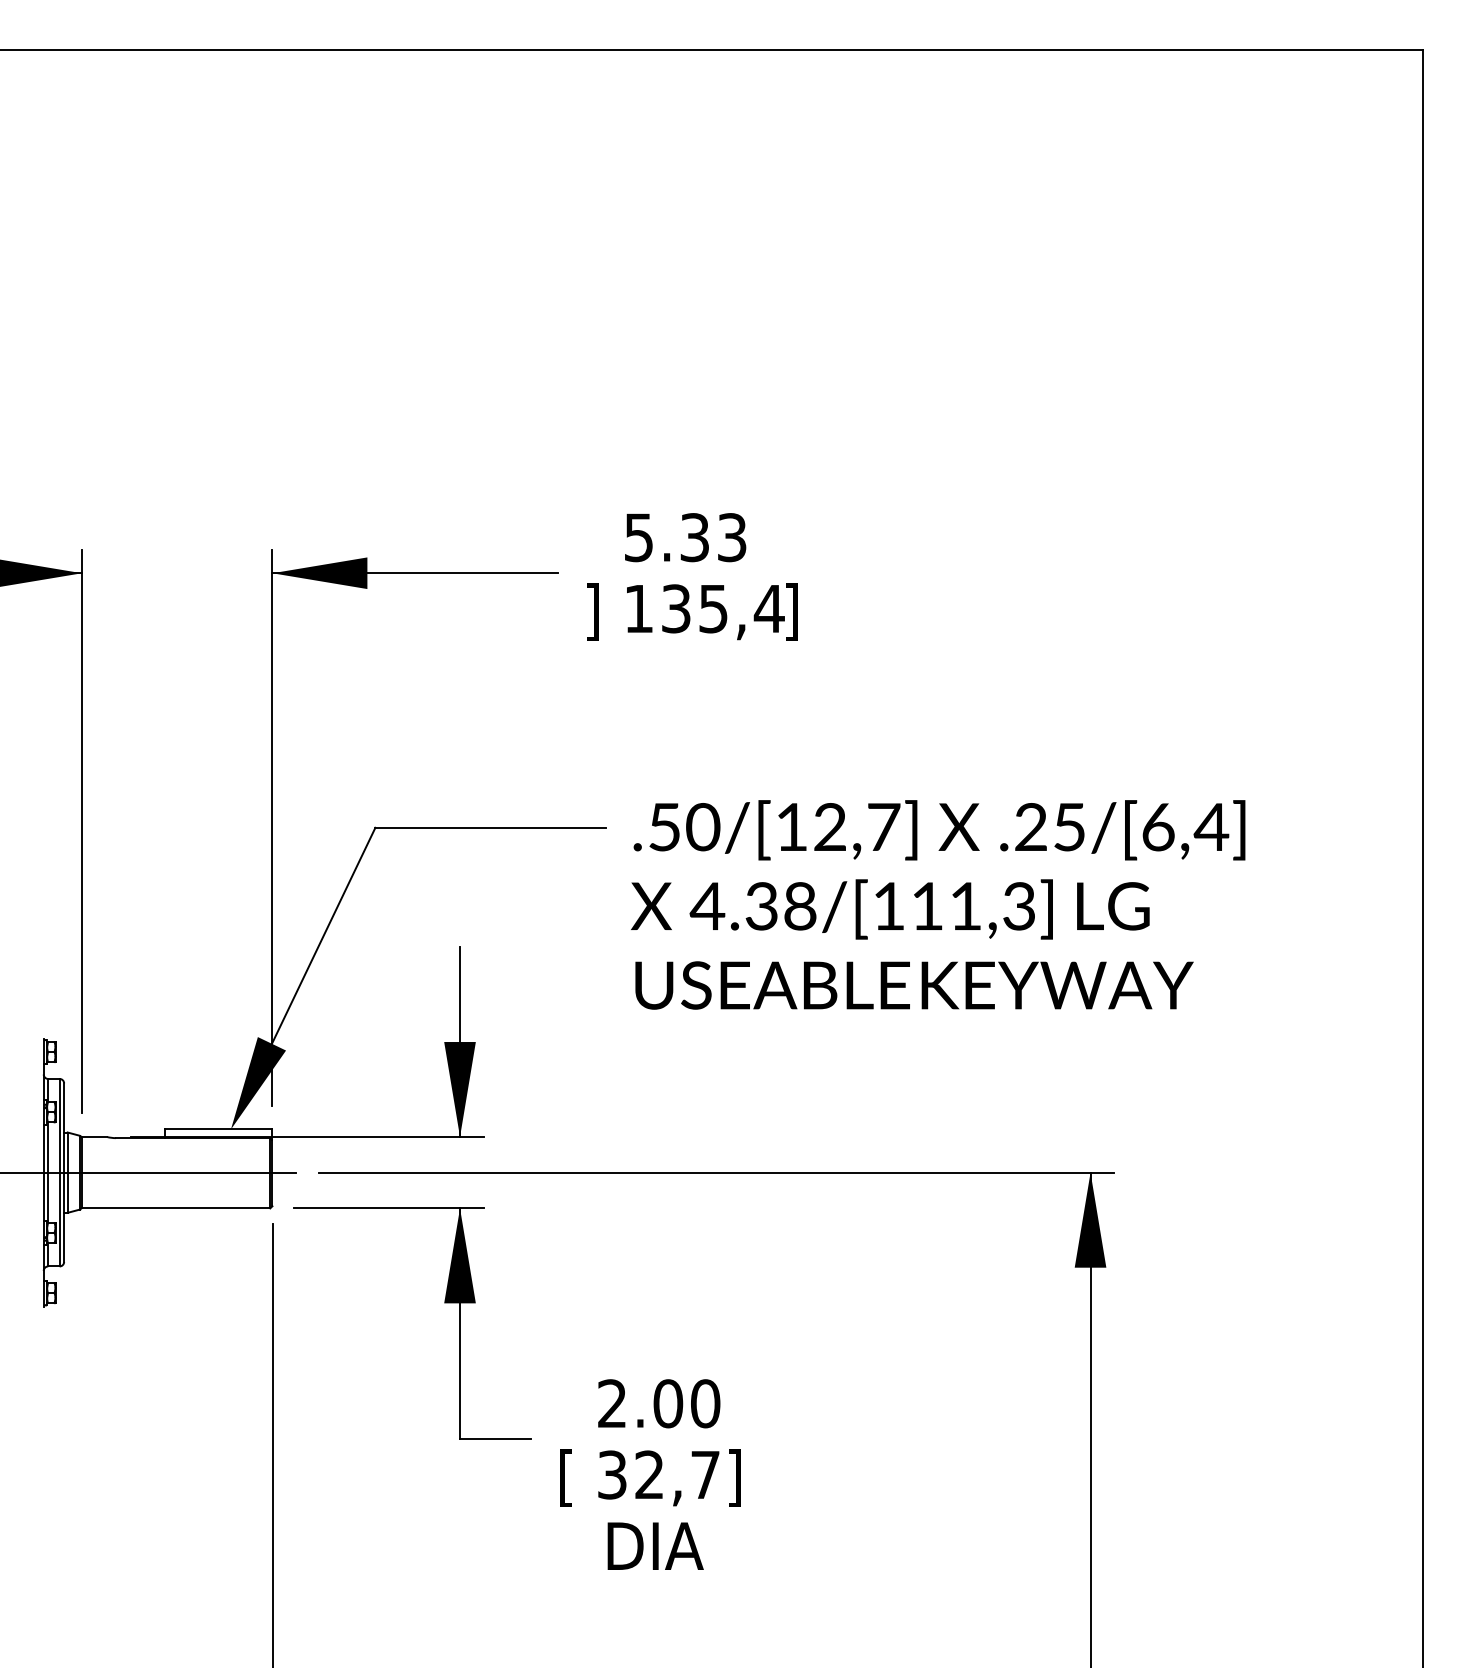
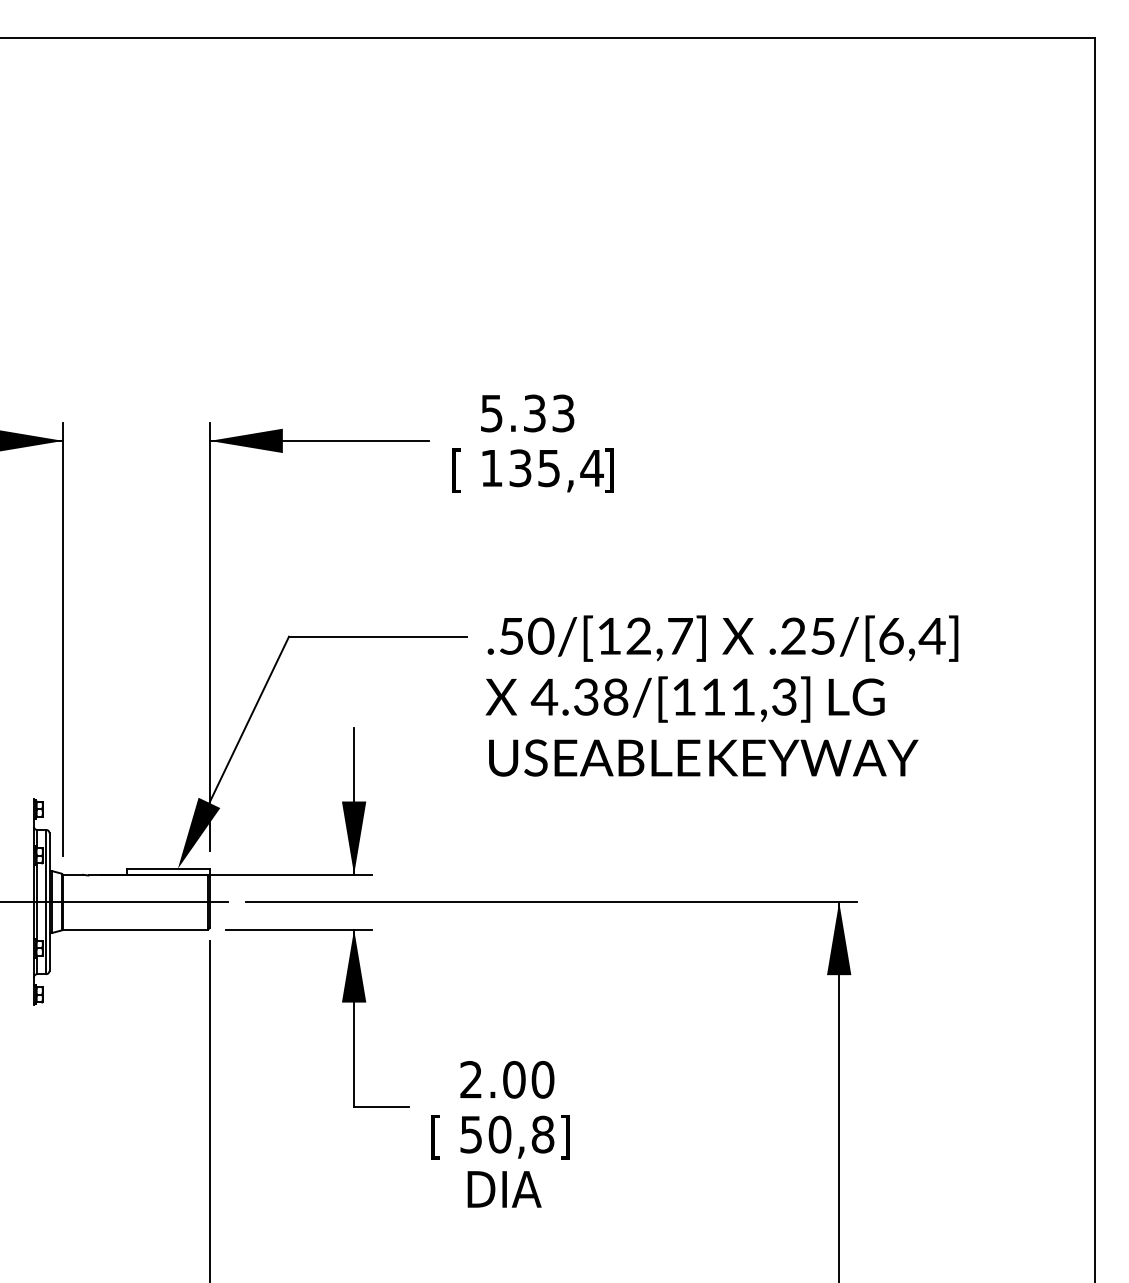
text: (592, 612) -> (456, 471), ] -> [
text: (659, 1474) -> (507, 1134), 32,7 -> 50,8

